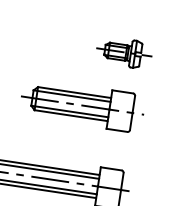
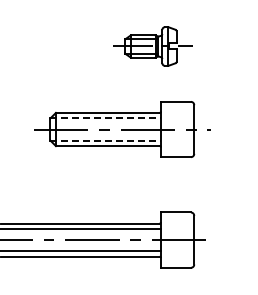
part: (123, 52) -> (152, 46), moved
line: (72, 96) -> (106, 118), solid -> dashed
line: (70, 111) -> (106, 140), solid -> dashed

